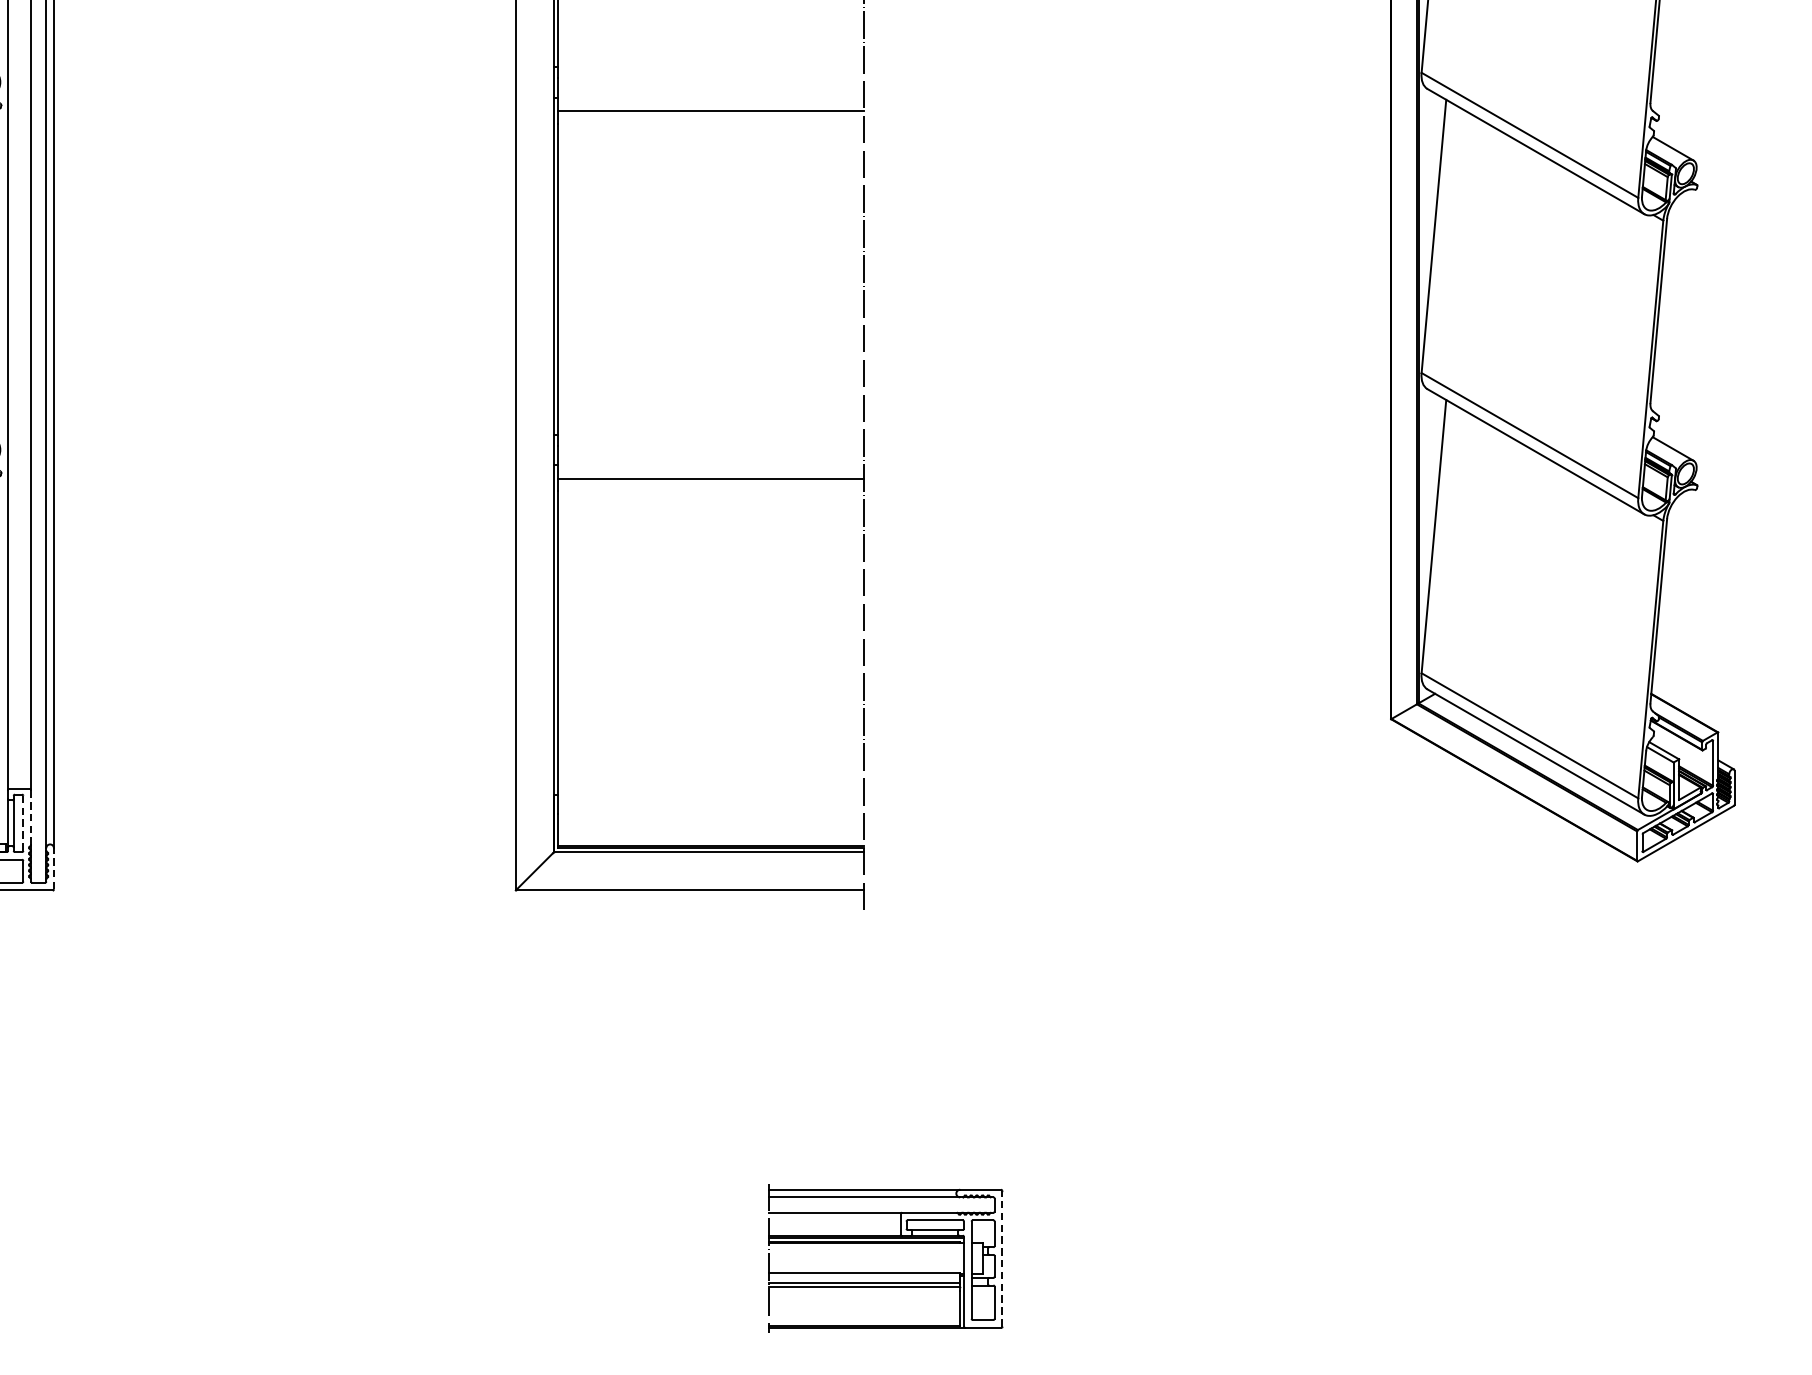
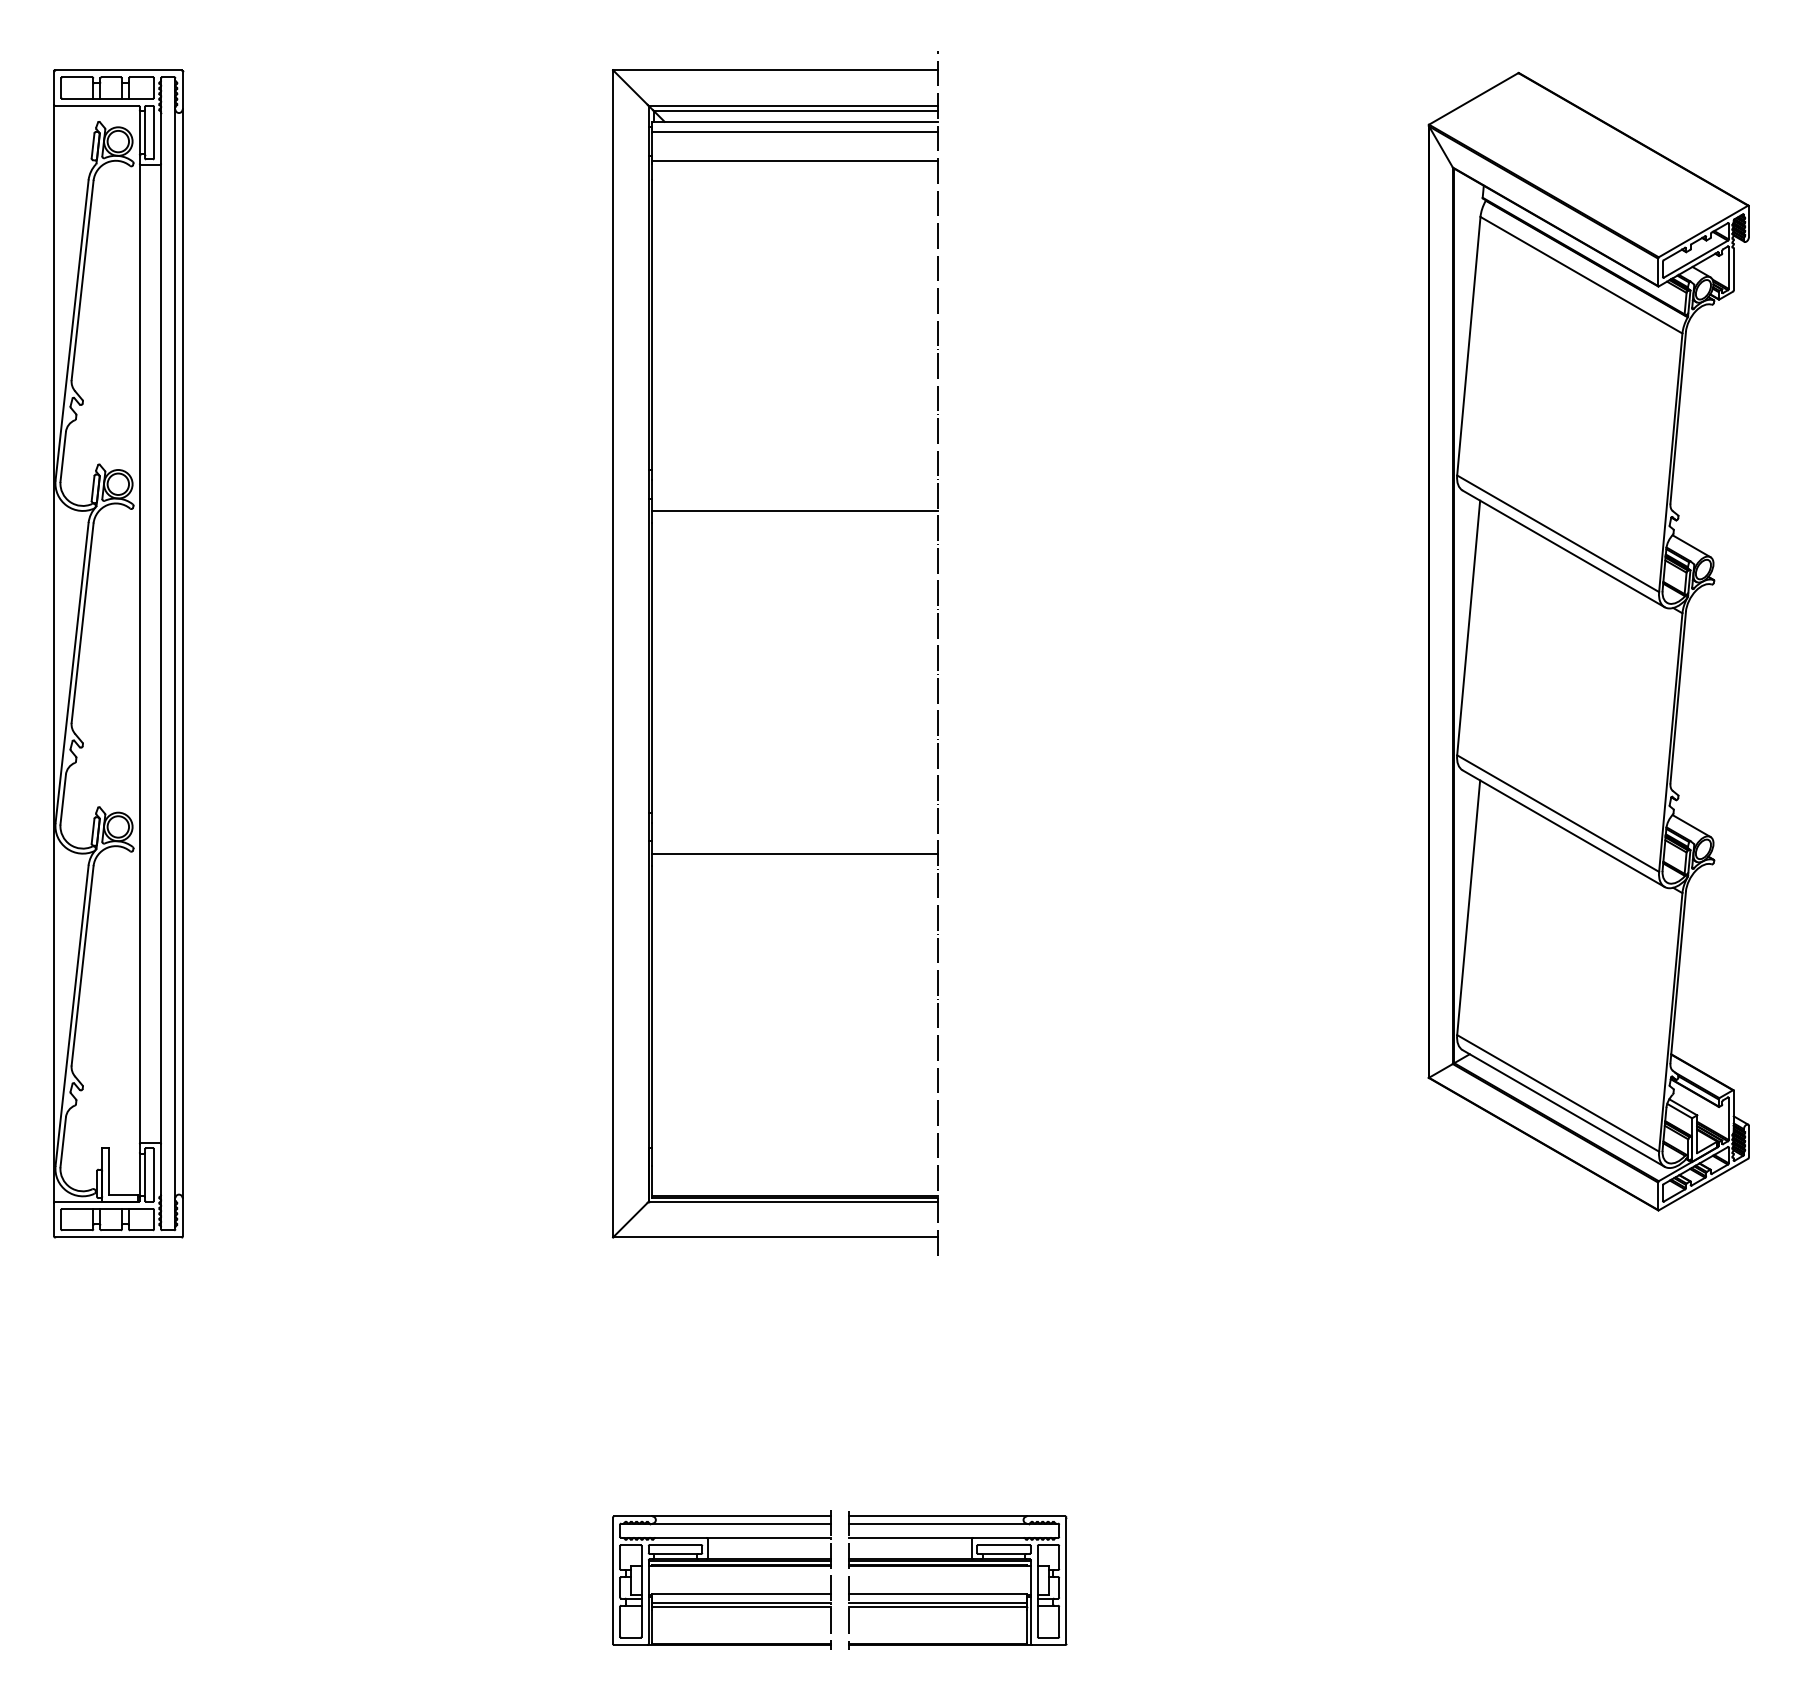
line: (31, 817) -> (161, 1169), dashed -> solid
line: (23, 822) -> (154, 1174), dashed -> solid
line: (53, 867) -> (182, 1216), dashed -> solid
part: (632, 1243) -> (721, 1566), added
line: (1002, 1258) -> (1066, 1580), dashed -> solid

